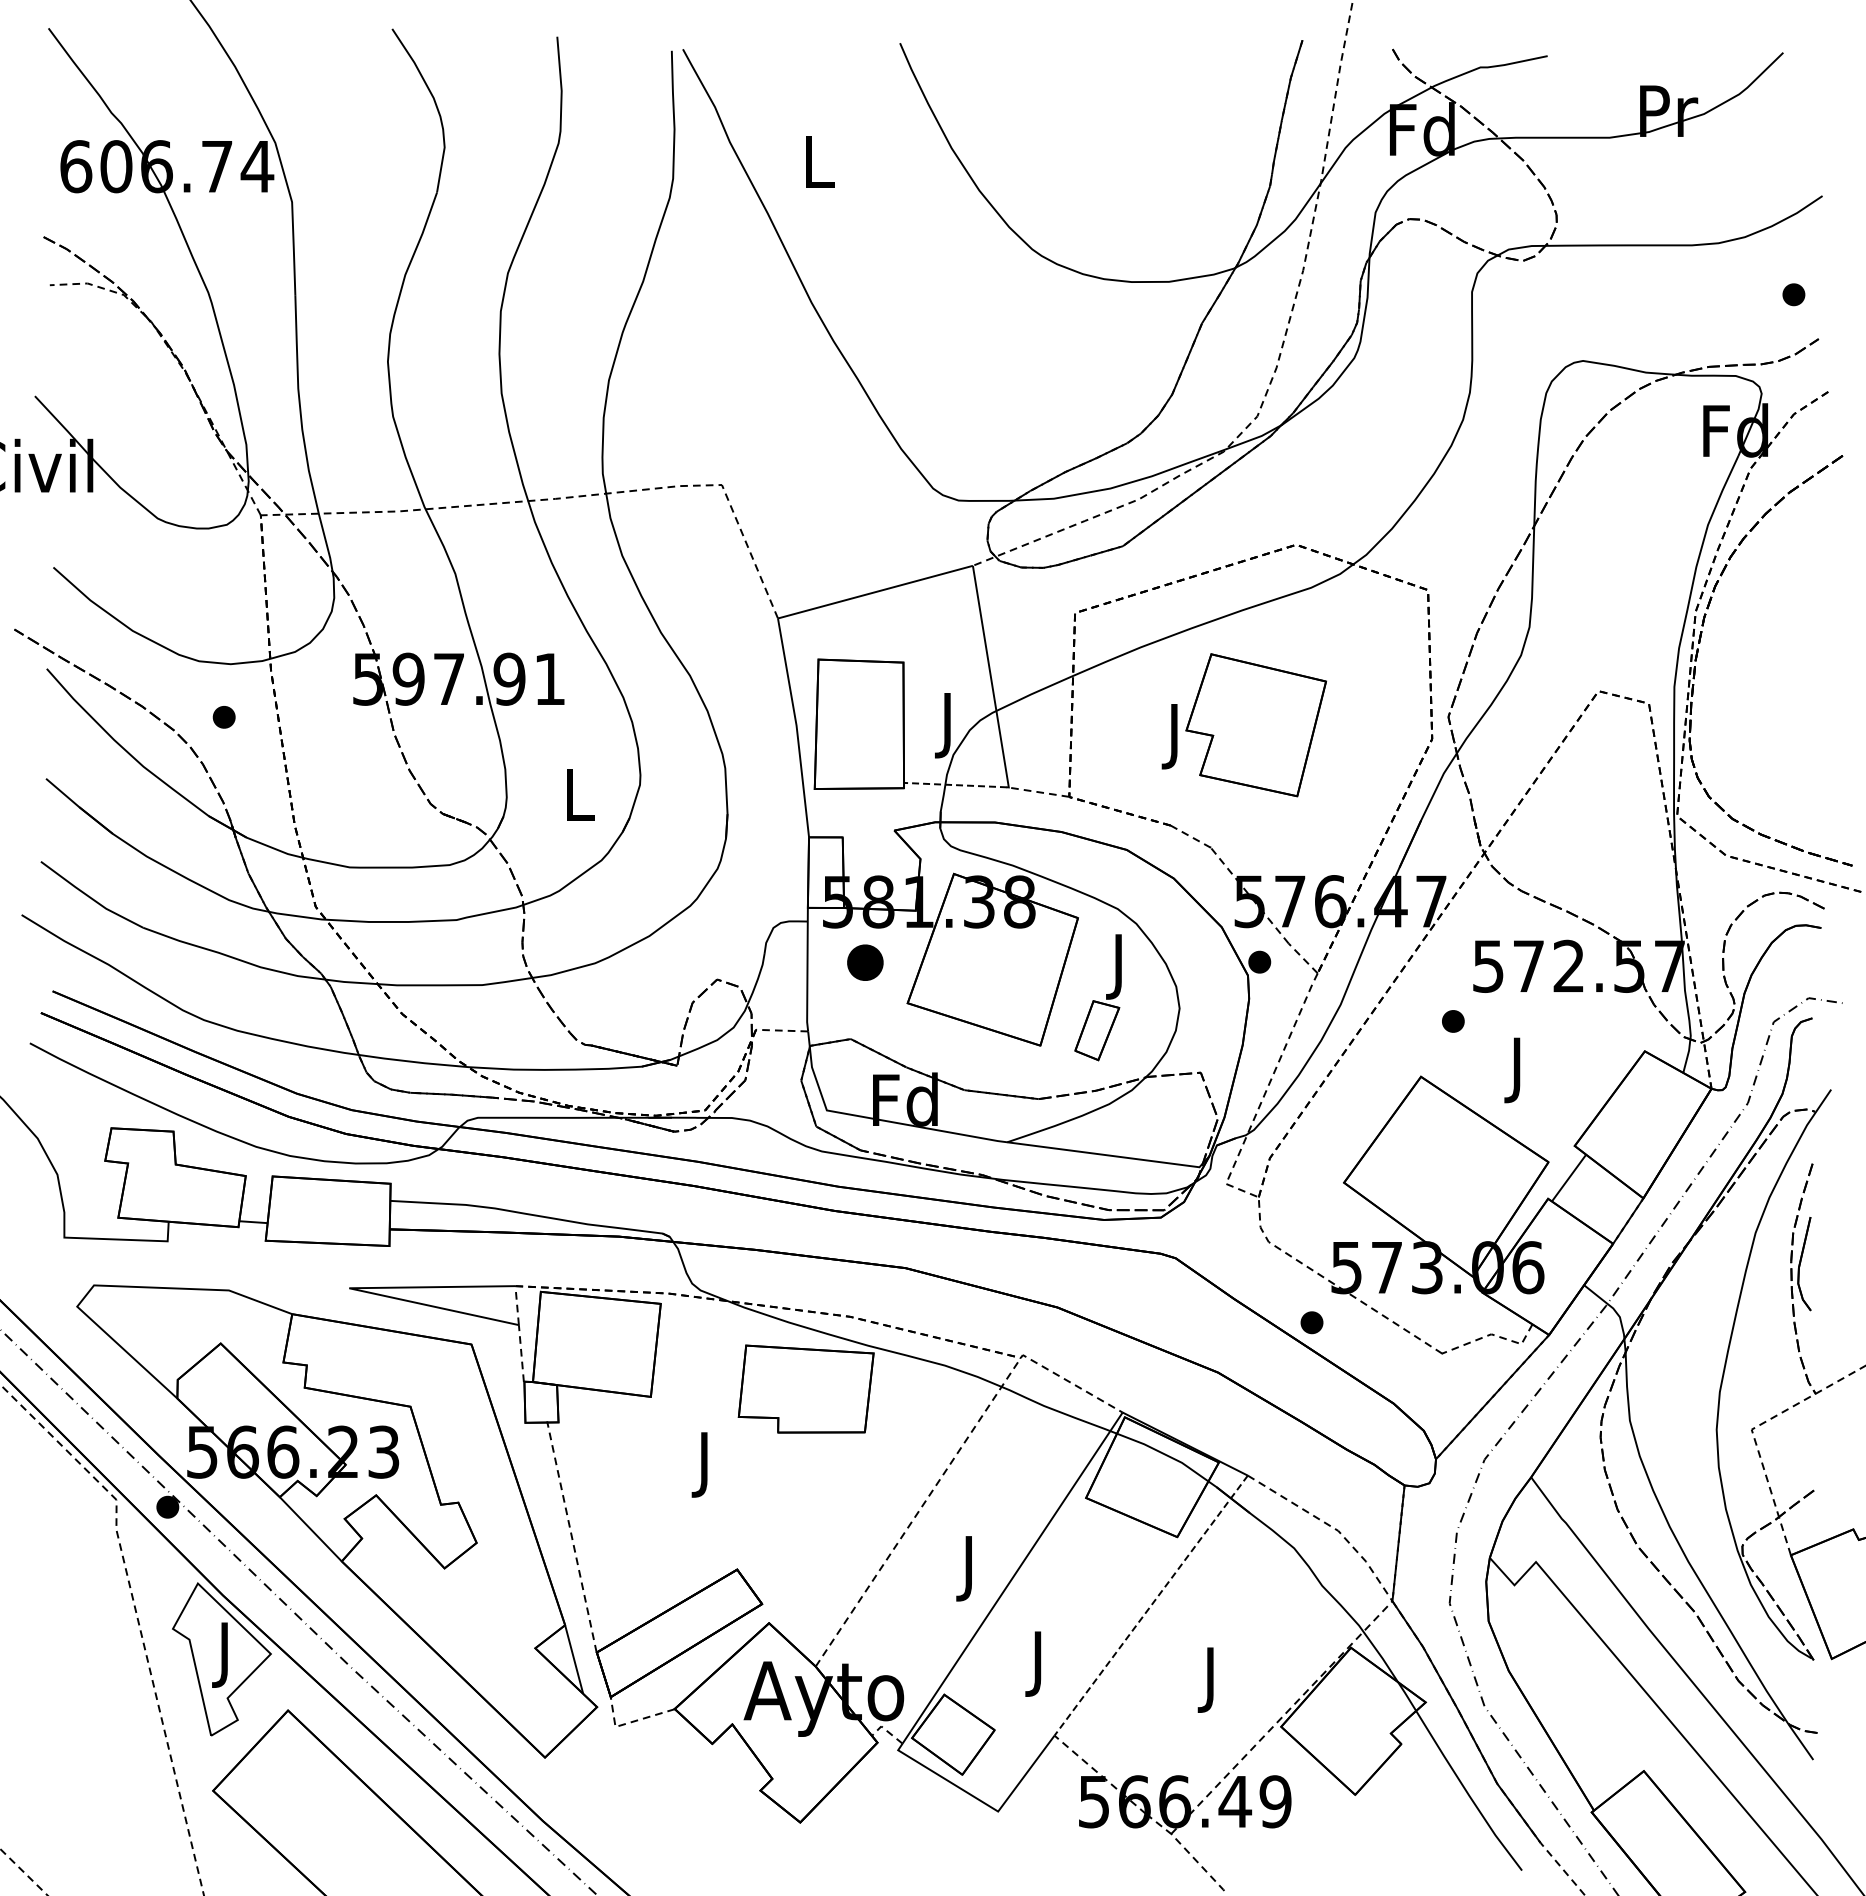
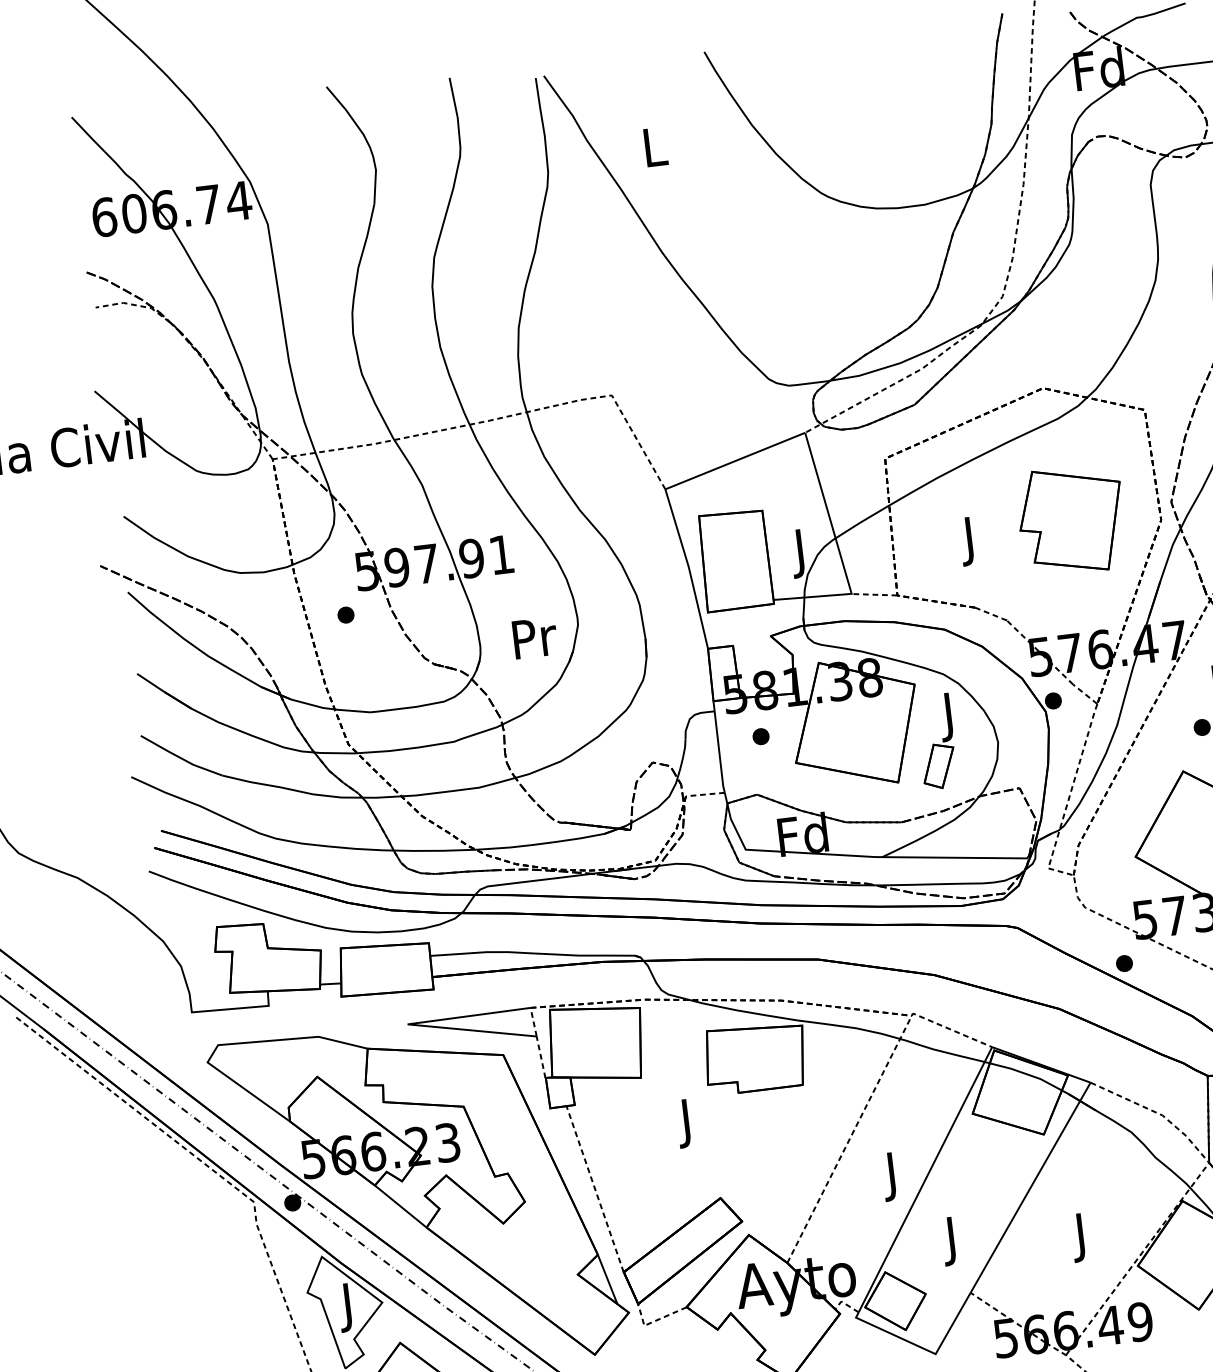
part: (223, 717) -> (345, 615), moved
part: (1255, 725) -> (1071, 520), moved
line: (955, 785) -> (811, 597), dashed -> solid
text: (581, 794) -> (535, 637), L -> Pr
part: (865, 962) -> (761, 736), size x0.62
line: (1150, 1606) -> (1030, 1188), dashed -> solid

